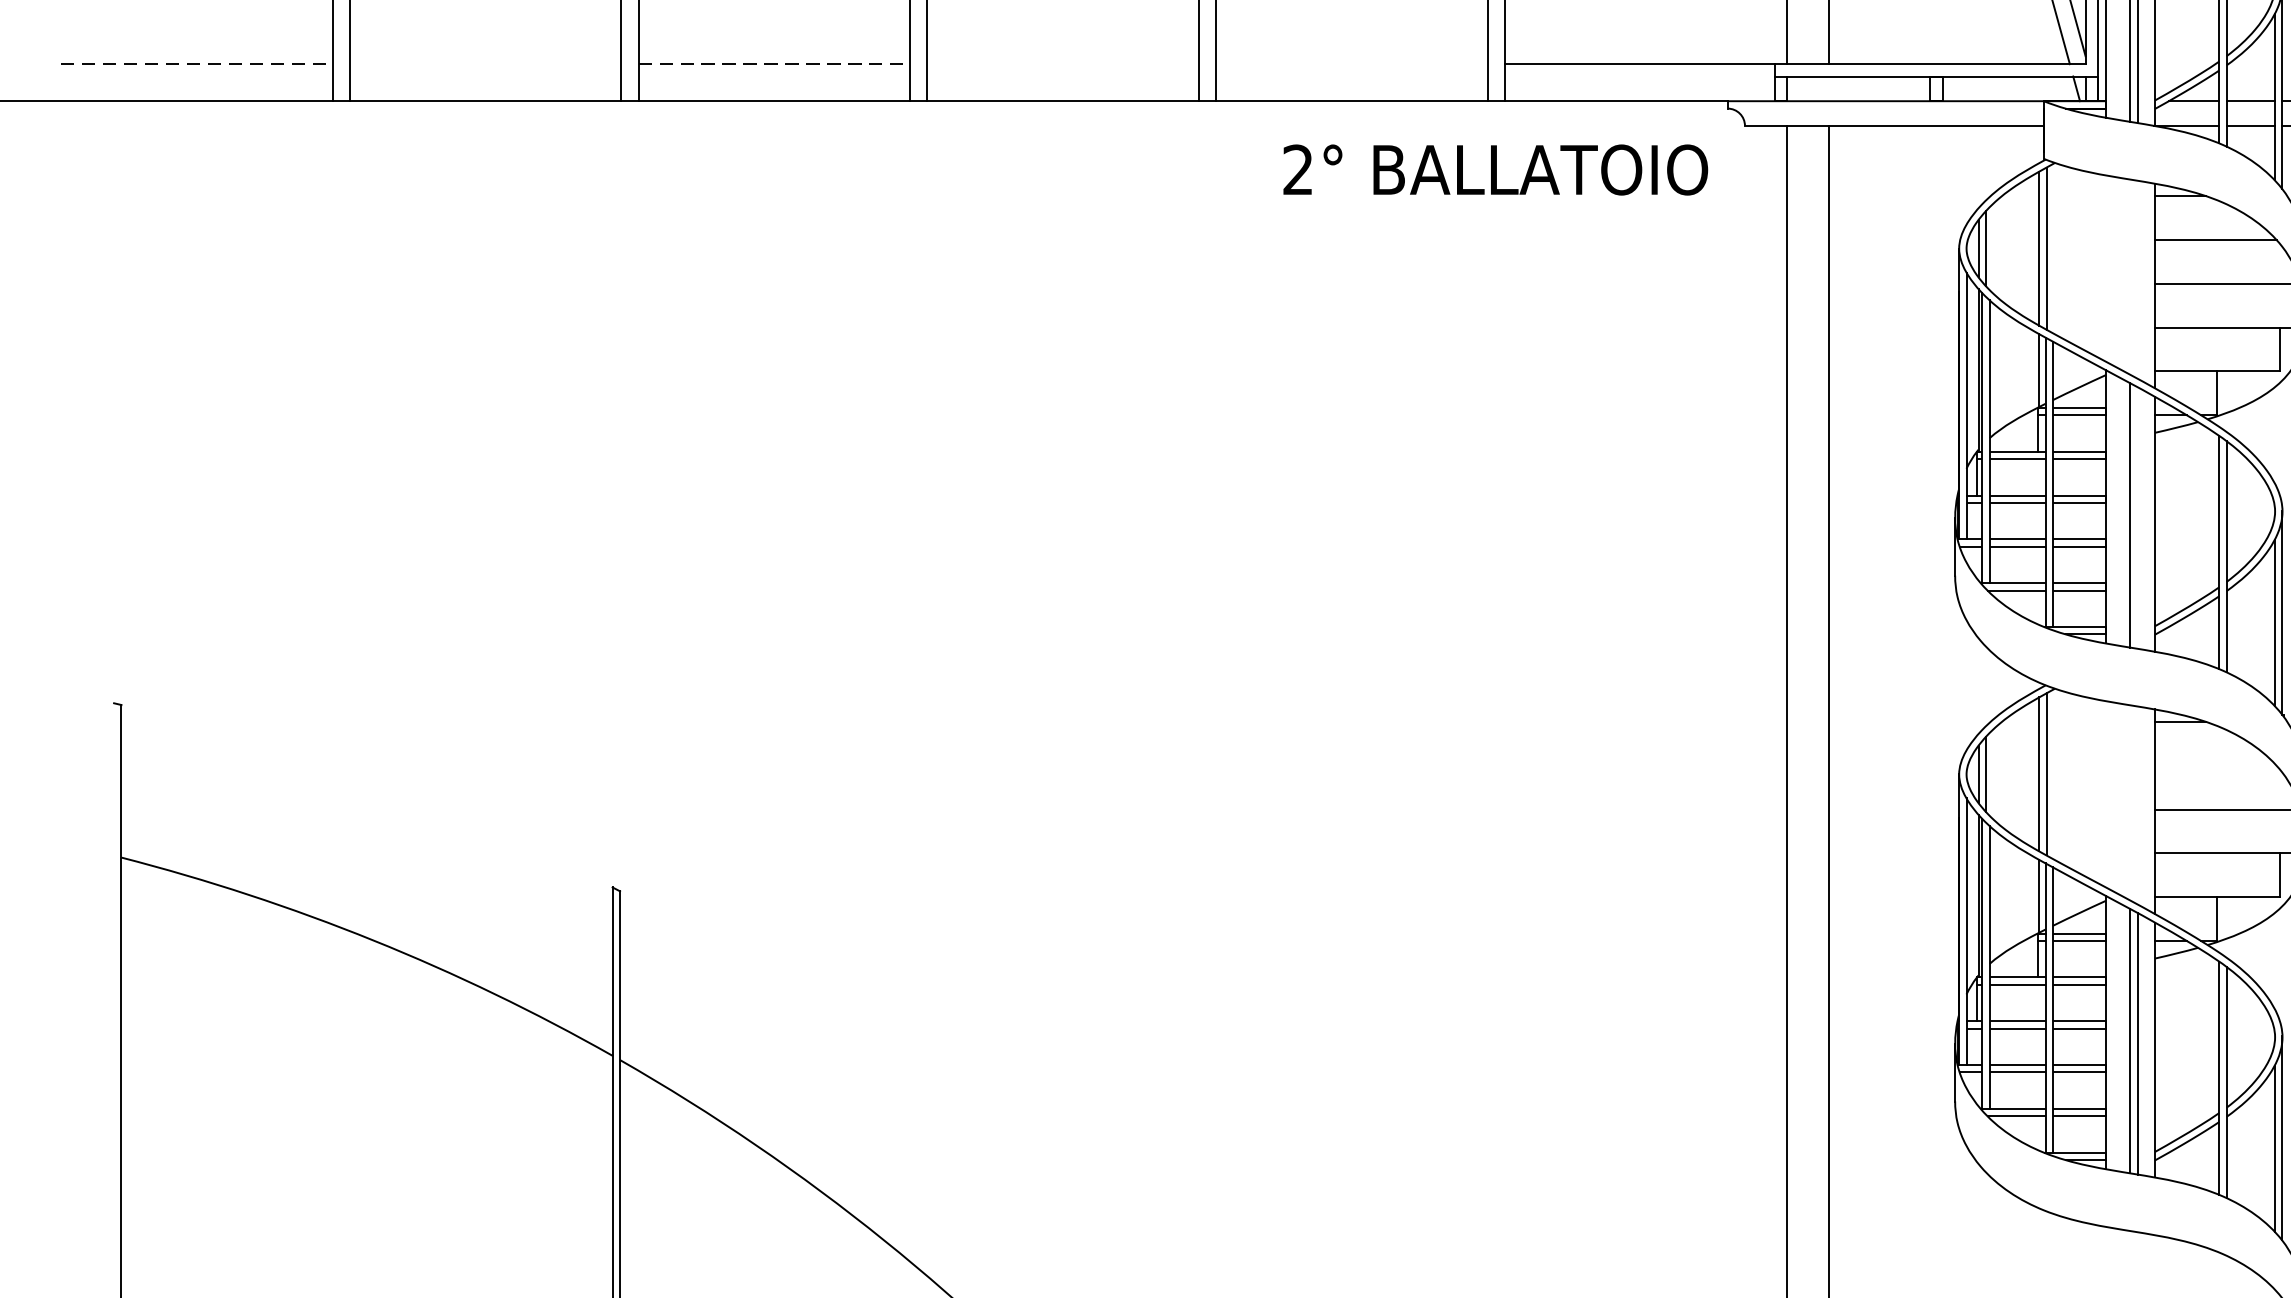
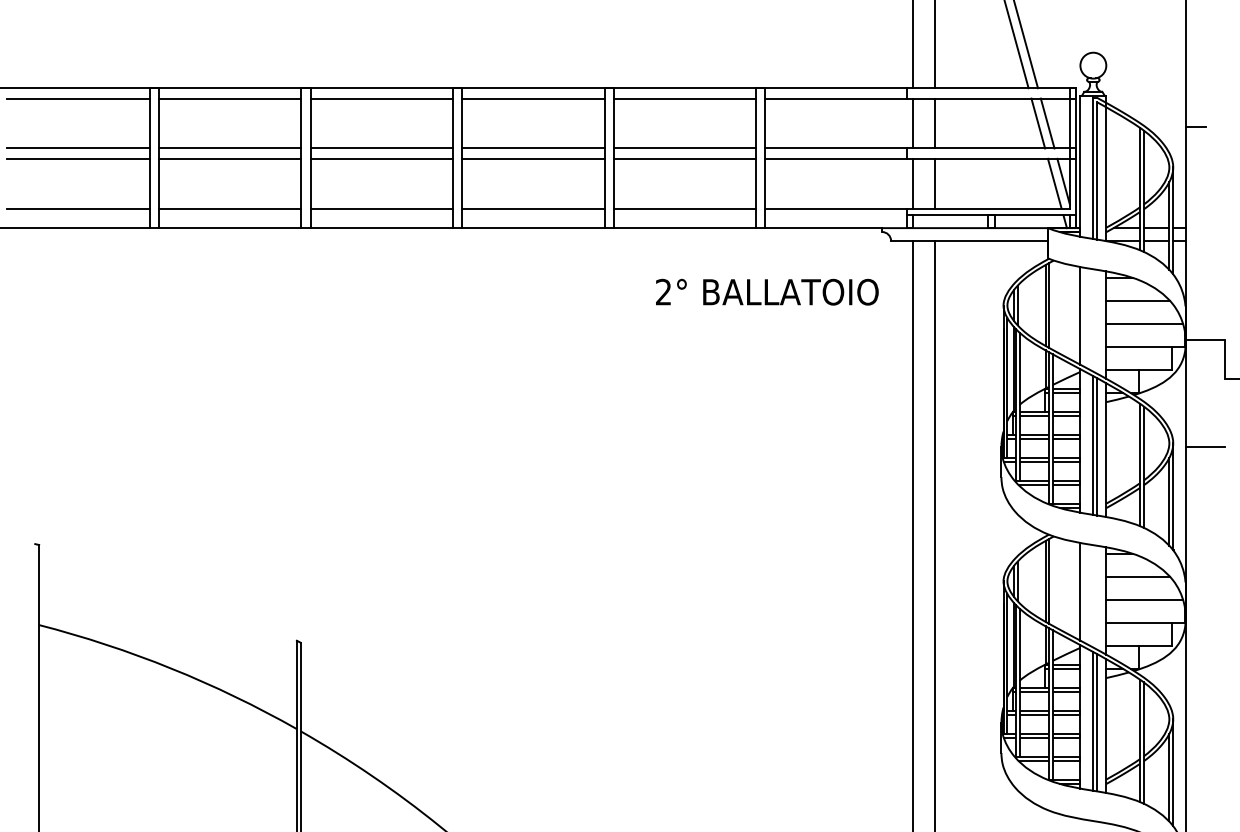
line: (198, 63) -> (79, 208), dashed -> solid
line: (484, 63) -> (229, 208), added
line: (775, 63) -> (382, 208), dashed -> solid
line: (1063, 63) -> (533, 208), added
line: (1351, 63) -> (684, 208), added
text: (1496, 168) -> (767, 291), moved
line: (2105, 267) -> (1080, 315), added
line: (2138, 517) -> (1097, 446), added
line: (2216, 765) -> (1138, 576), added
line: (2105, 793) -> (1080, 591), added

